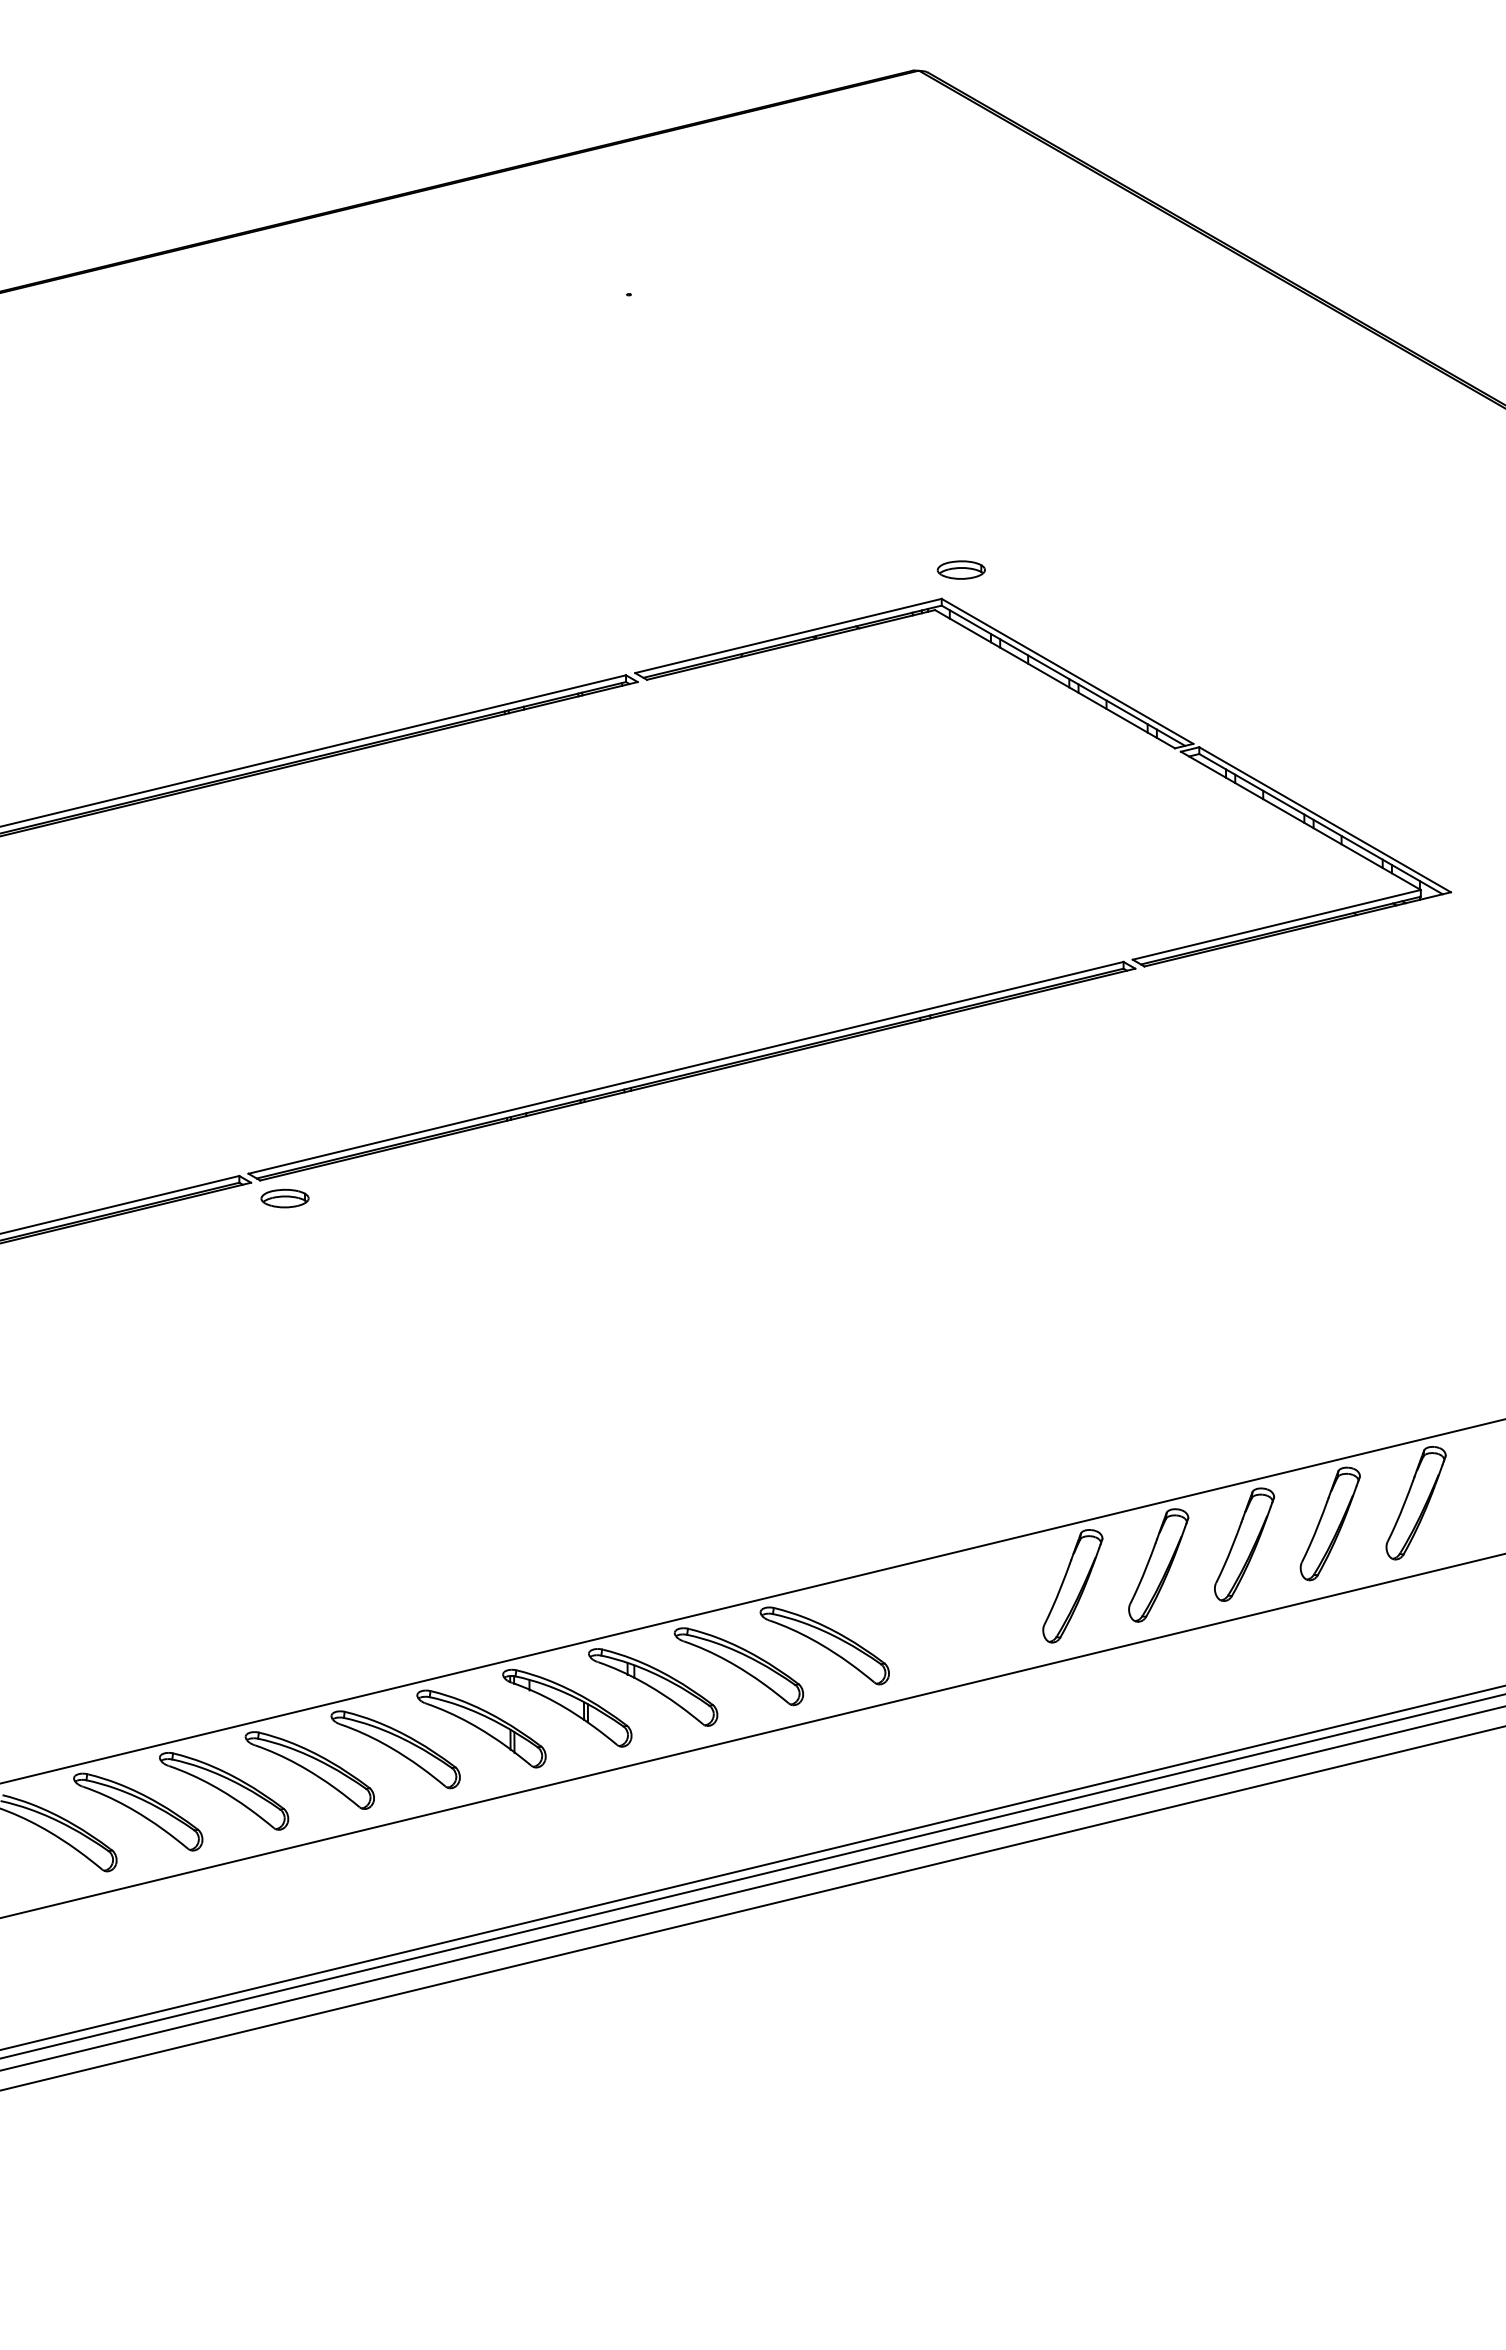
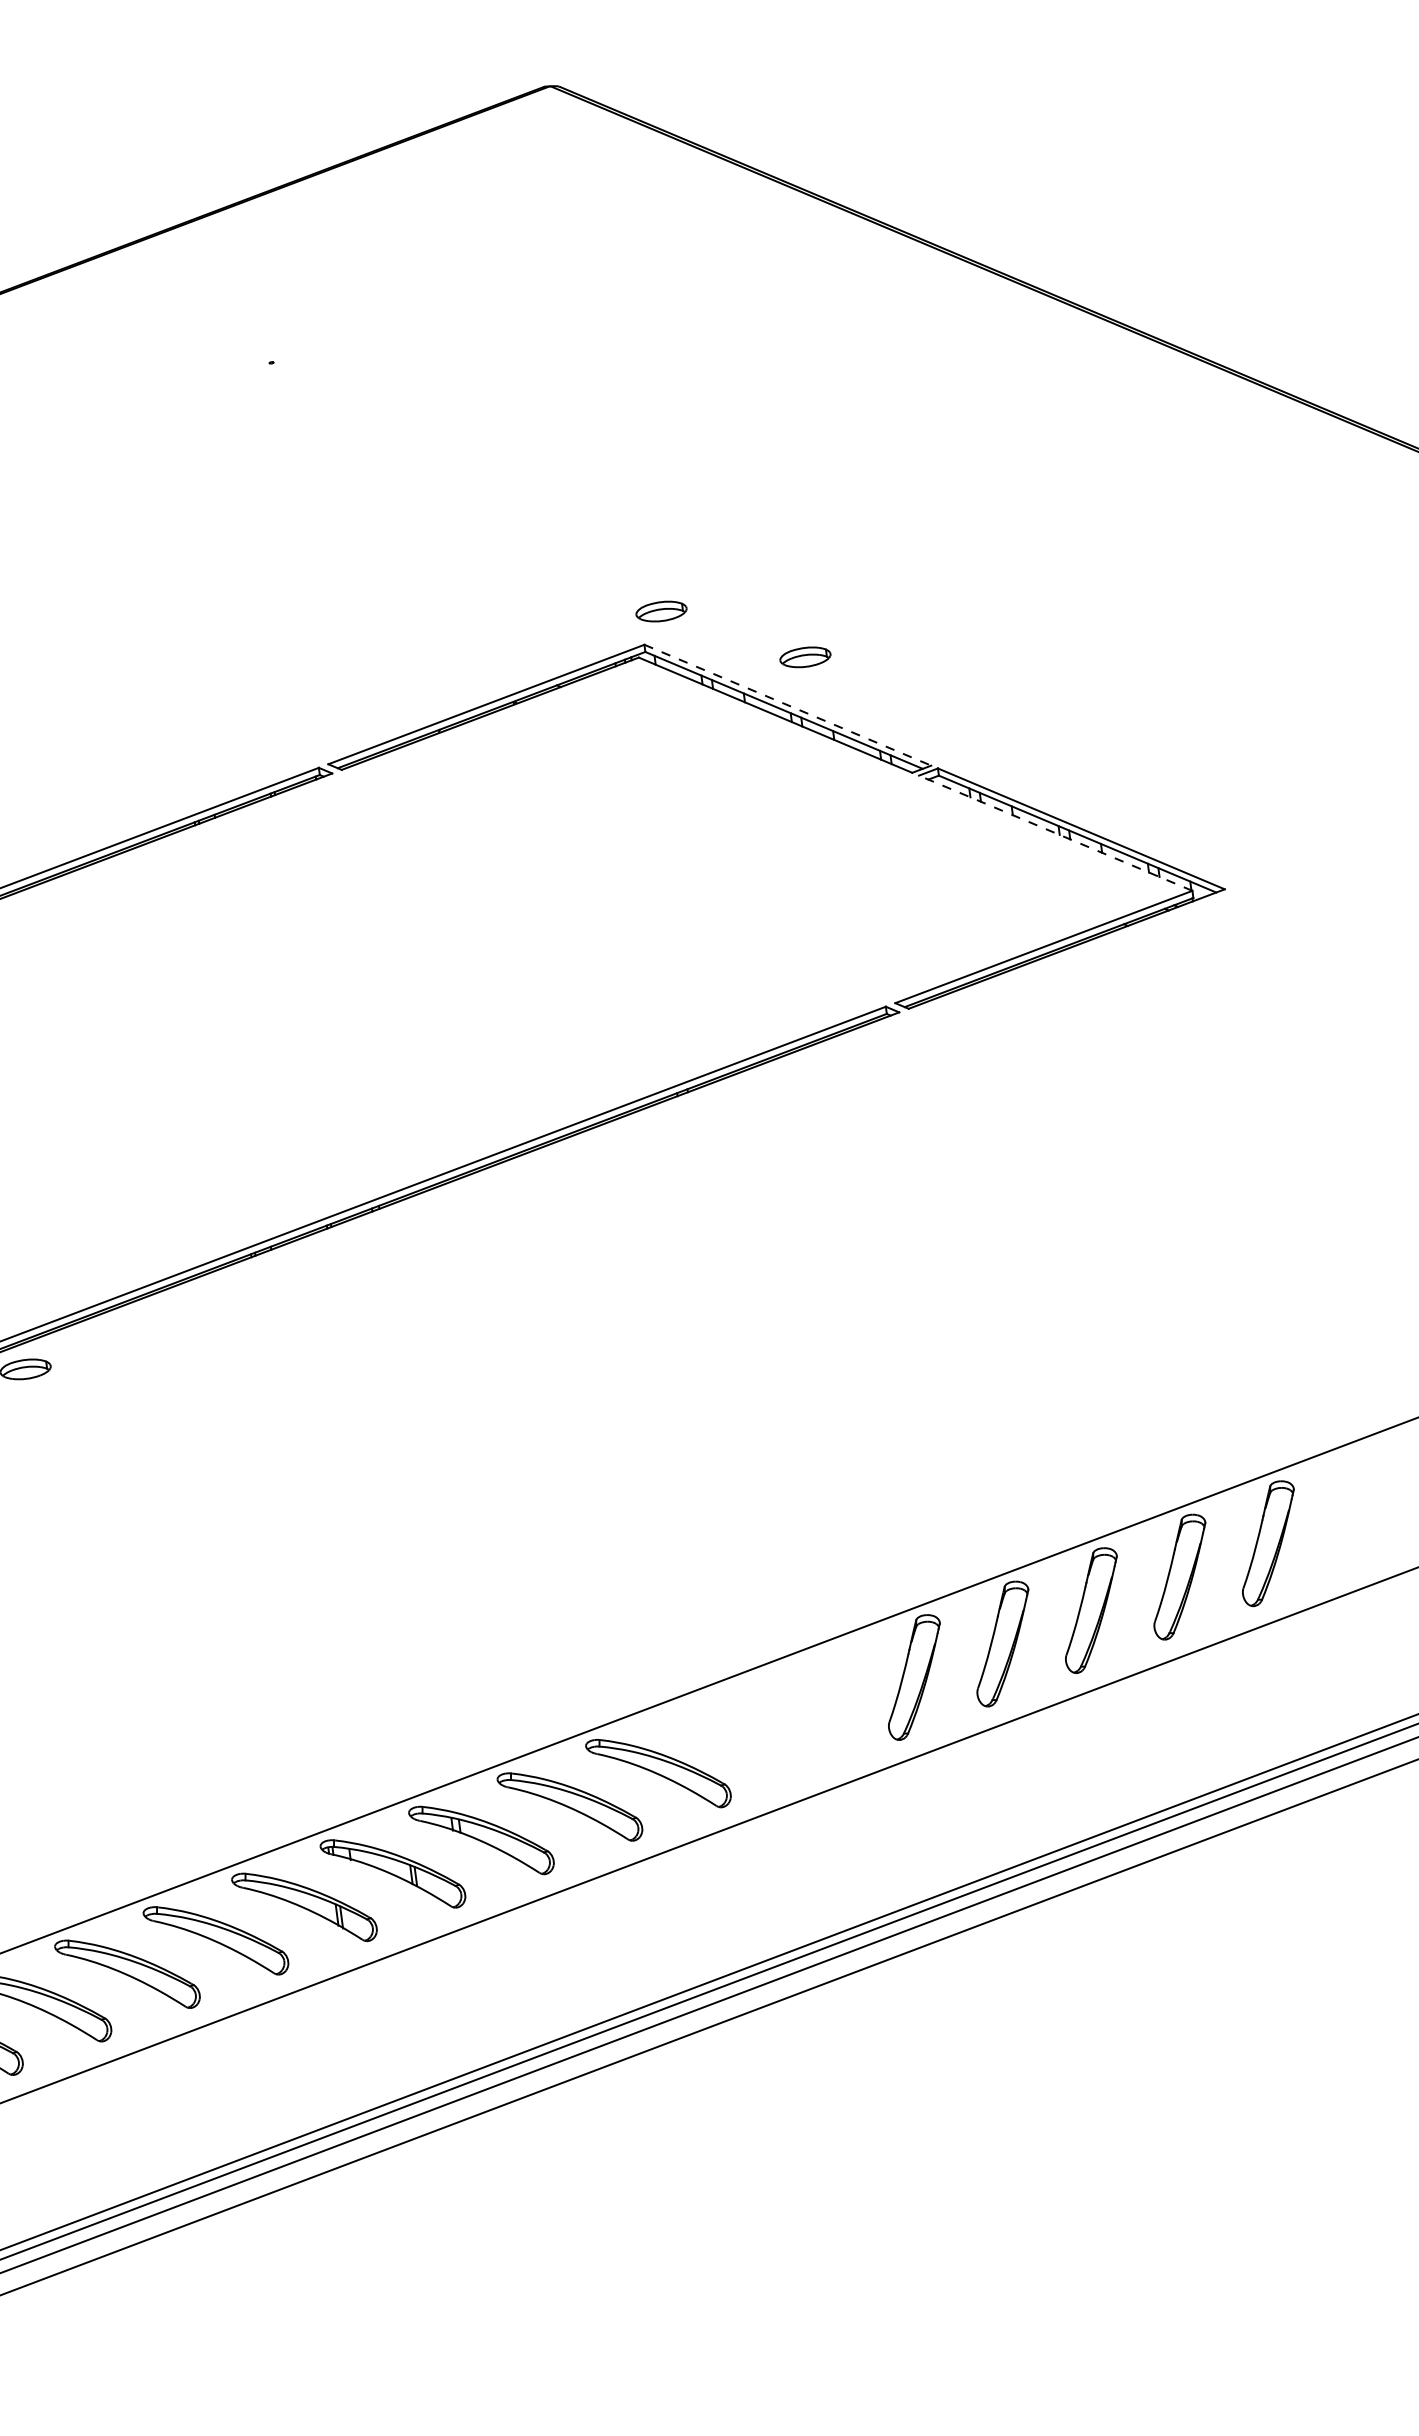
part: (1088, 628) -> (804, 656), added
line: (1067, 671) -> (787, 705), solid -> dashed
line: (1300, 820) -> (1055, 832), solid -> dashed

